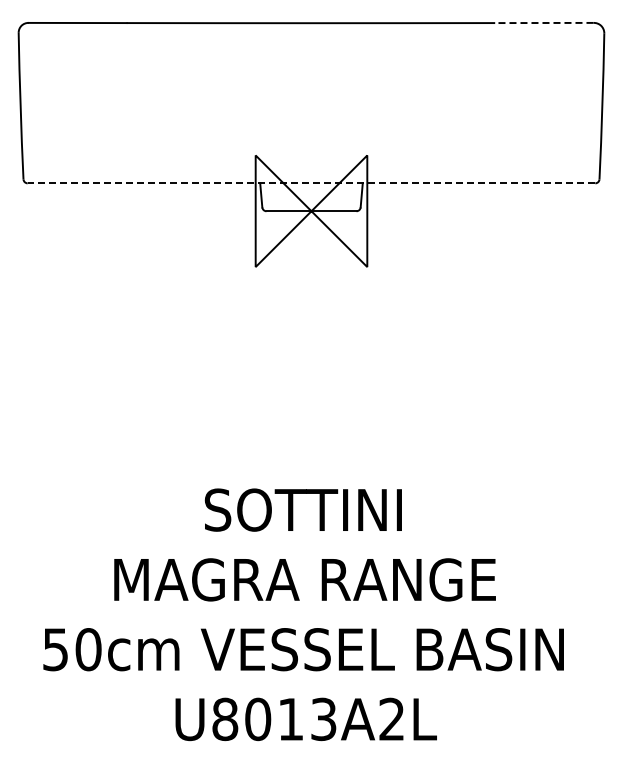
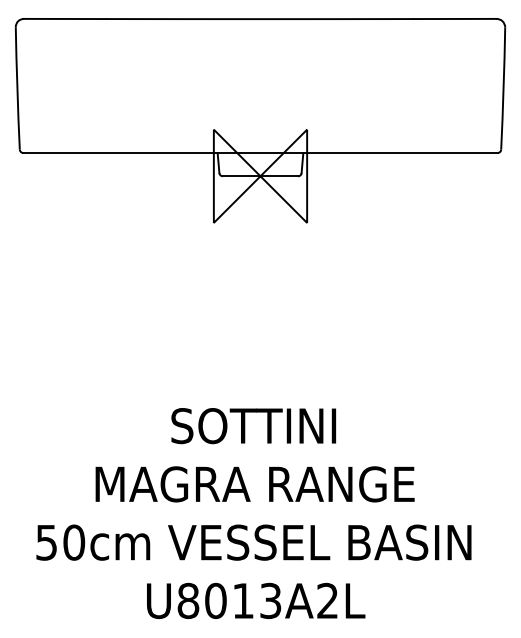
line: (543, 23) -> (454, 19), dashed -> solid
line: (311, 183) -> (260, 153), dashed -> solid

